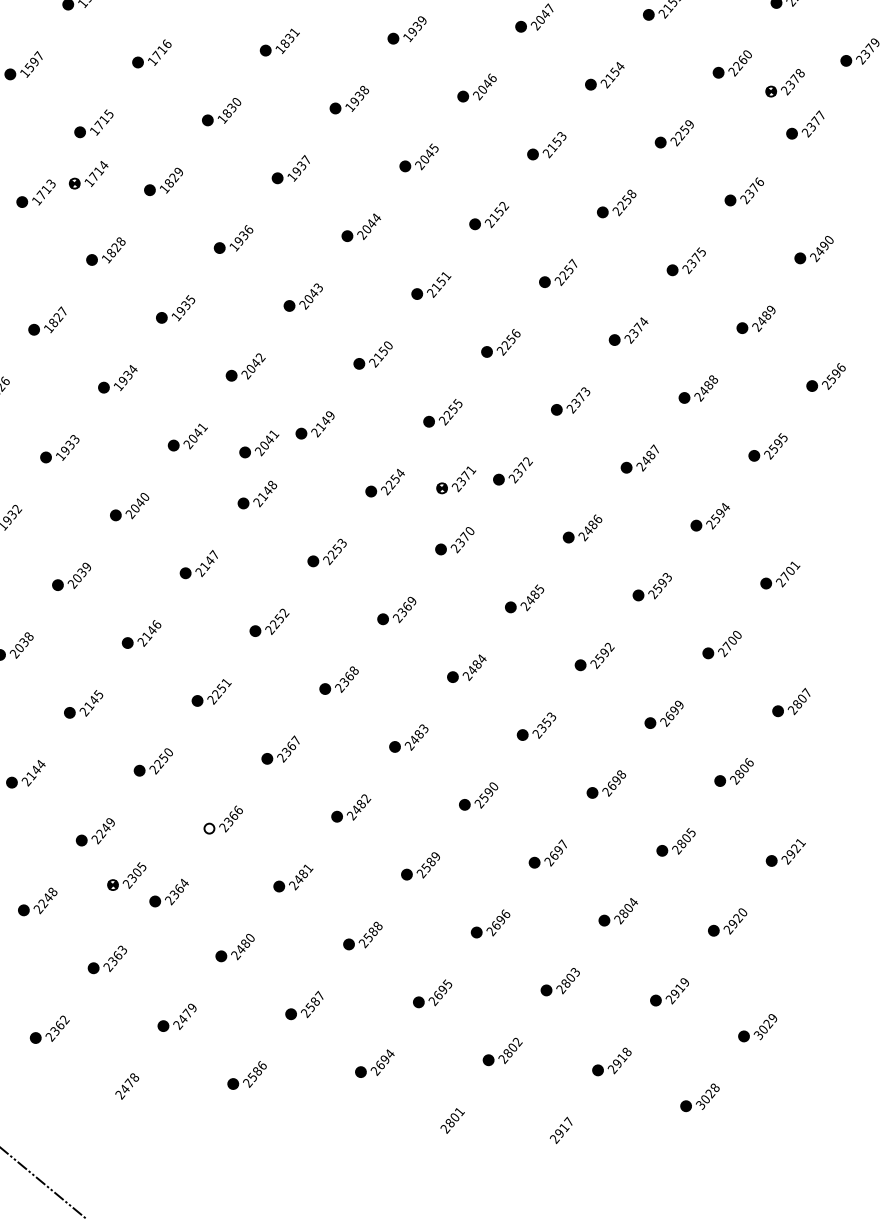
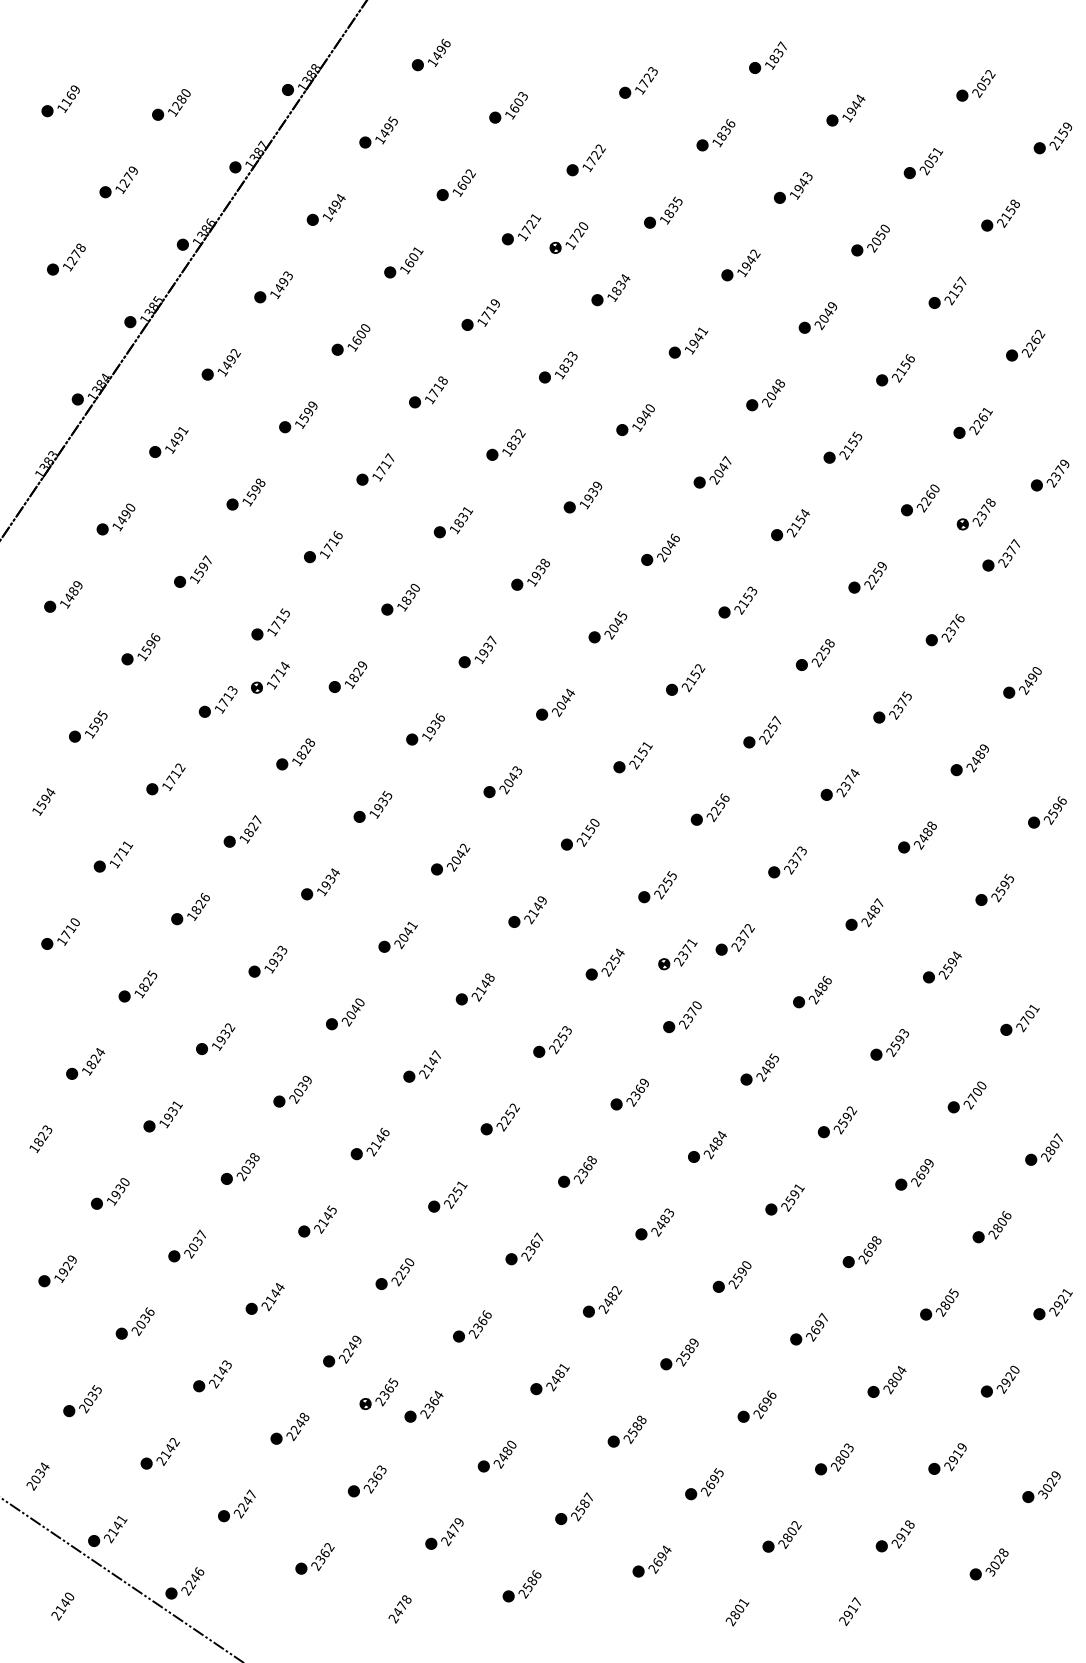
part: (258, 444) -> (471, 937), removed
text: (546, 720) -> (794, 1192), 2353 -> 2591
fill: (208, 828) -> (458, 1336), added
text: (136, 871) -> (388, 1387), 2305 -> 2365

